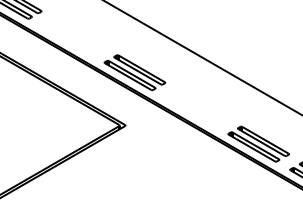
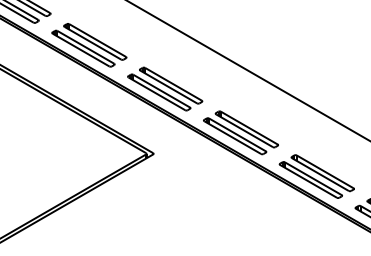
part: (73, 37) -> (89, 45), added
part: (196, 108) -> (240, 132), added

